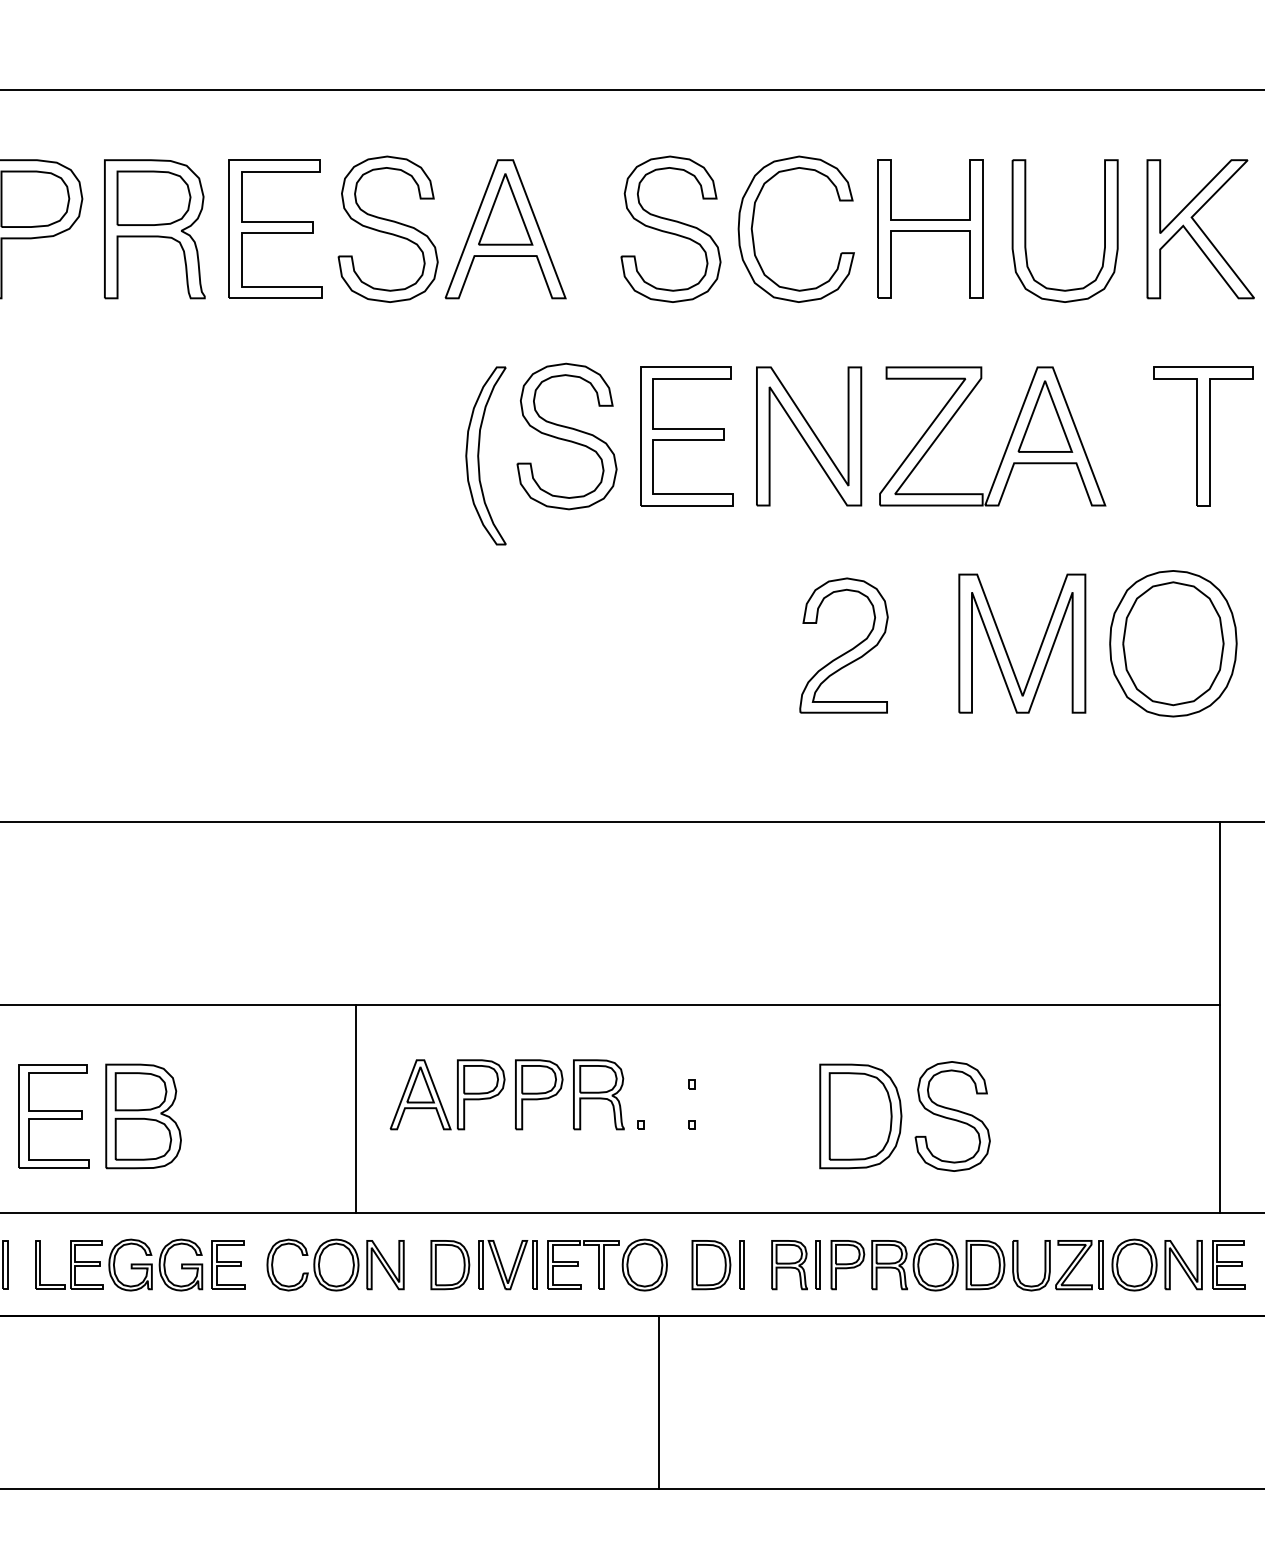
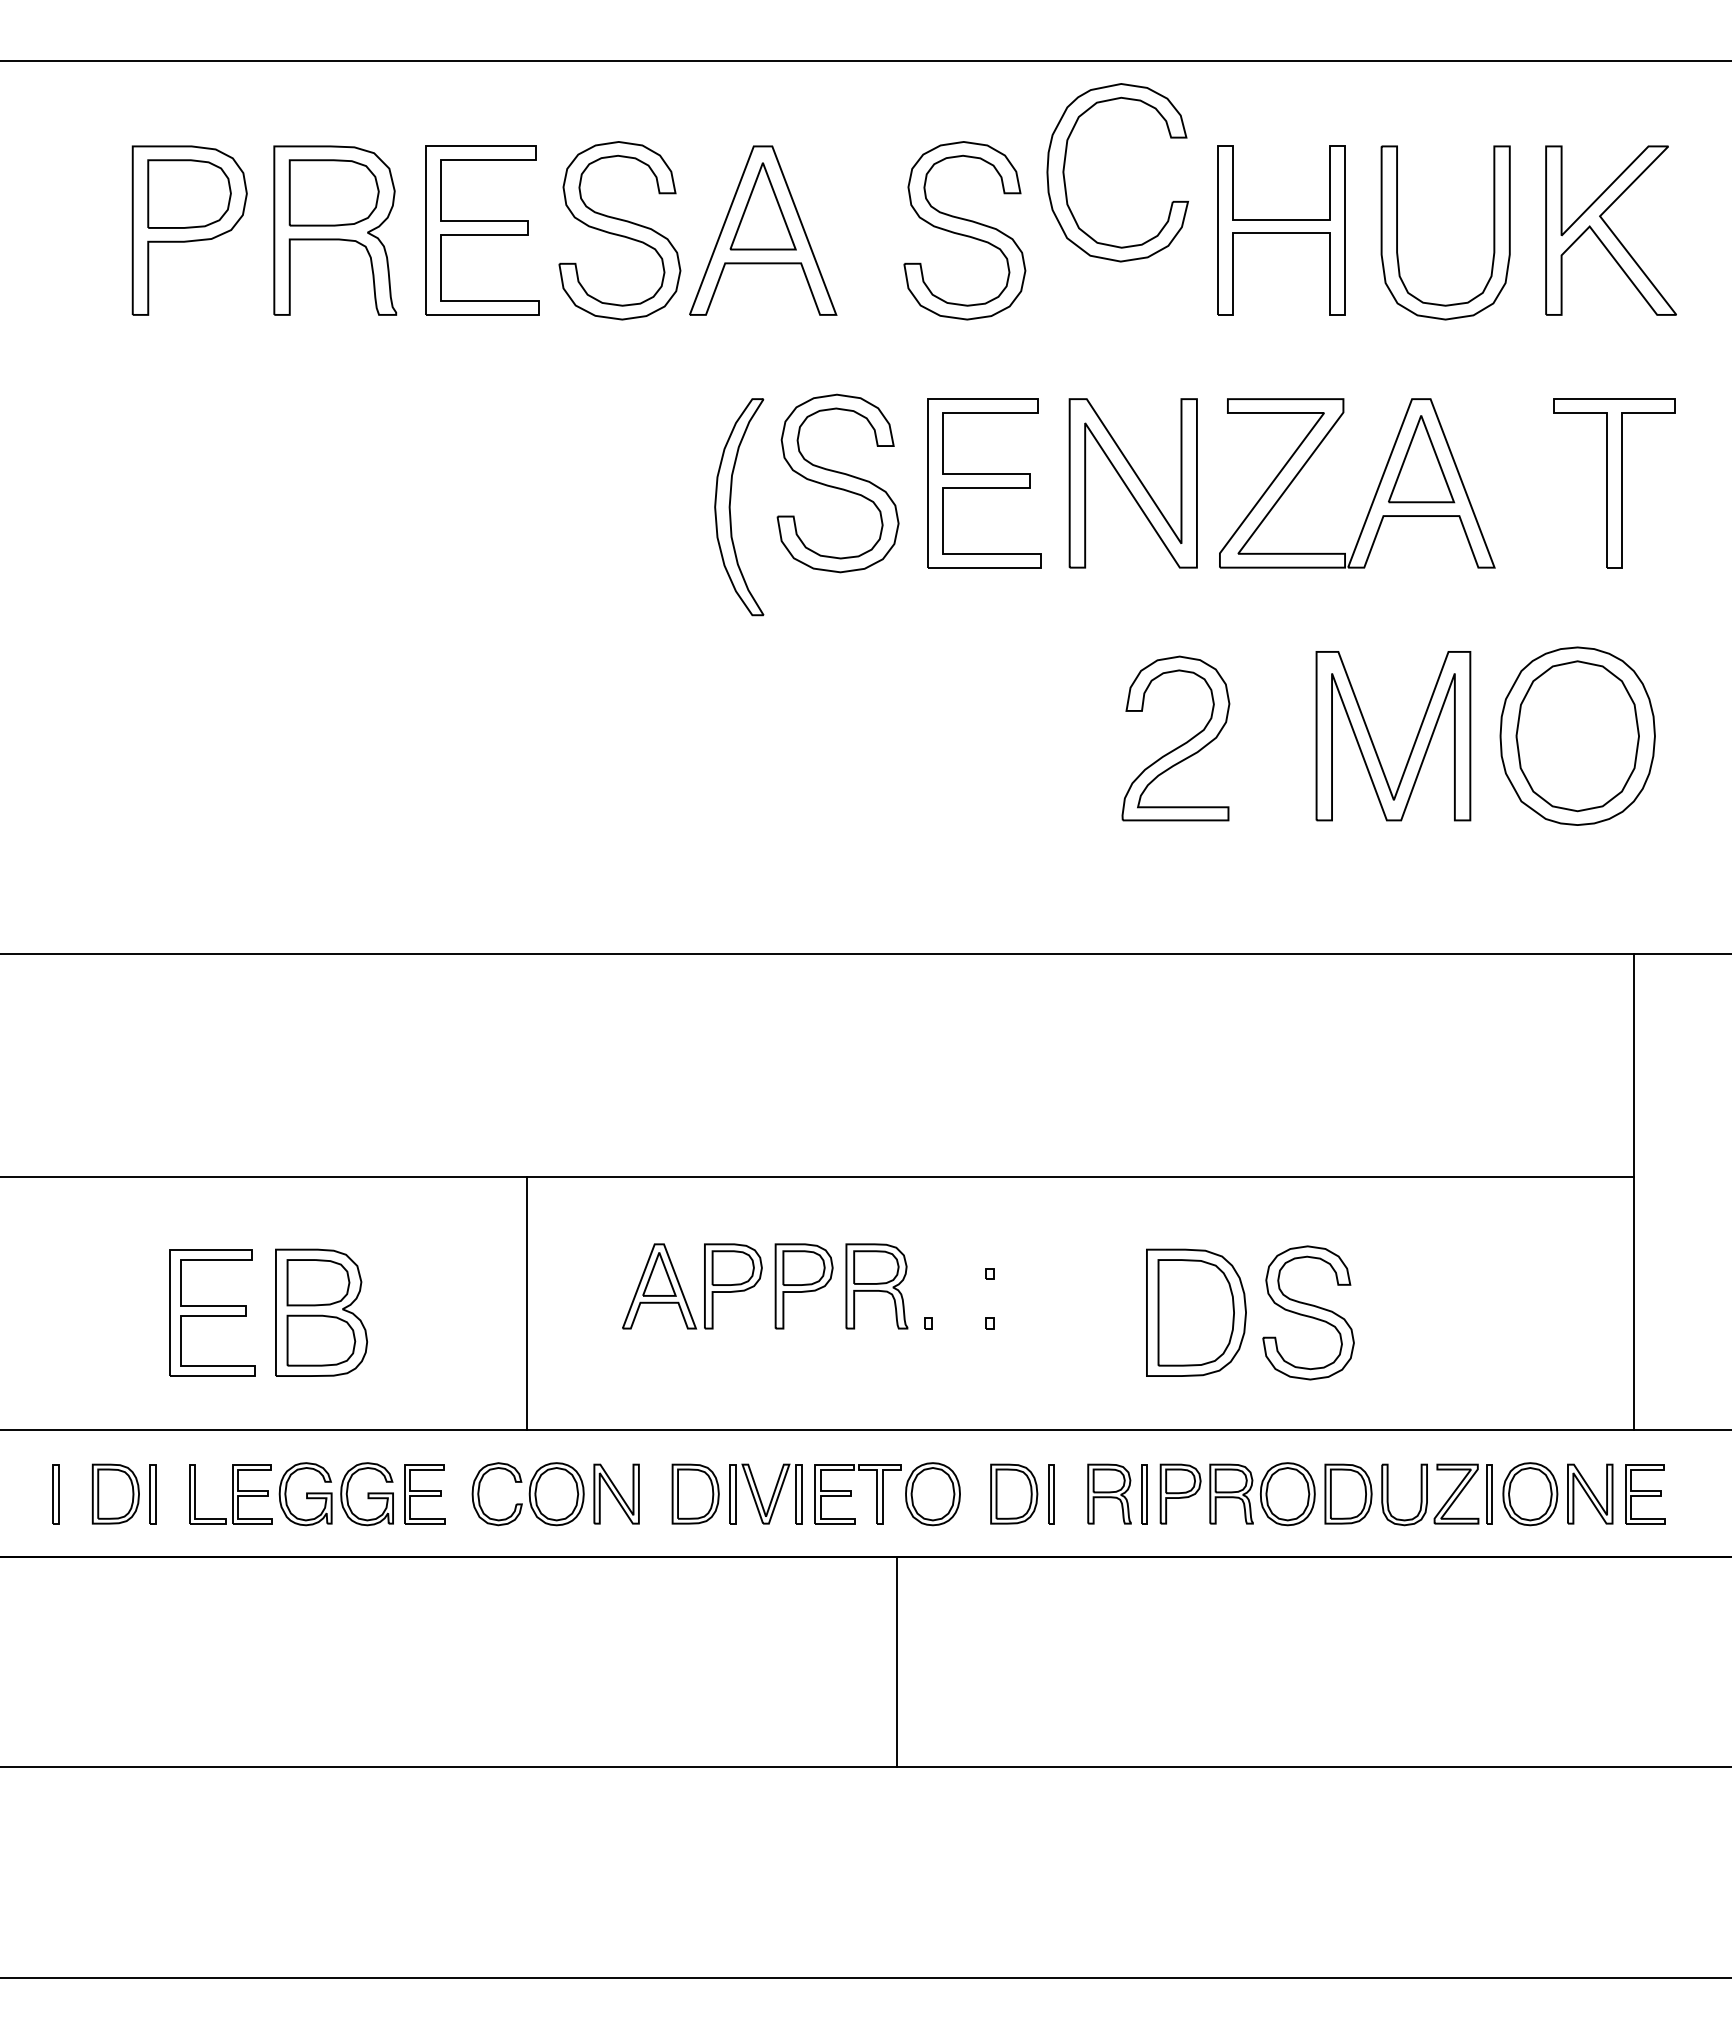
part: (753, 234) -> (1065, 178), moved
line: (356, 1108) -> (527, 1303), moved
line: (658, 1402) -> (896, 1661), moved

